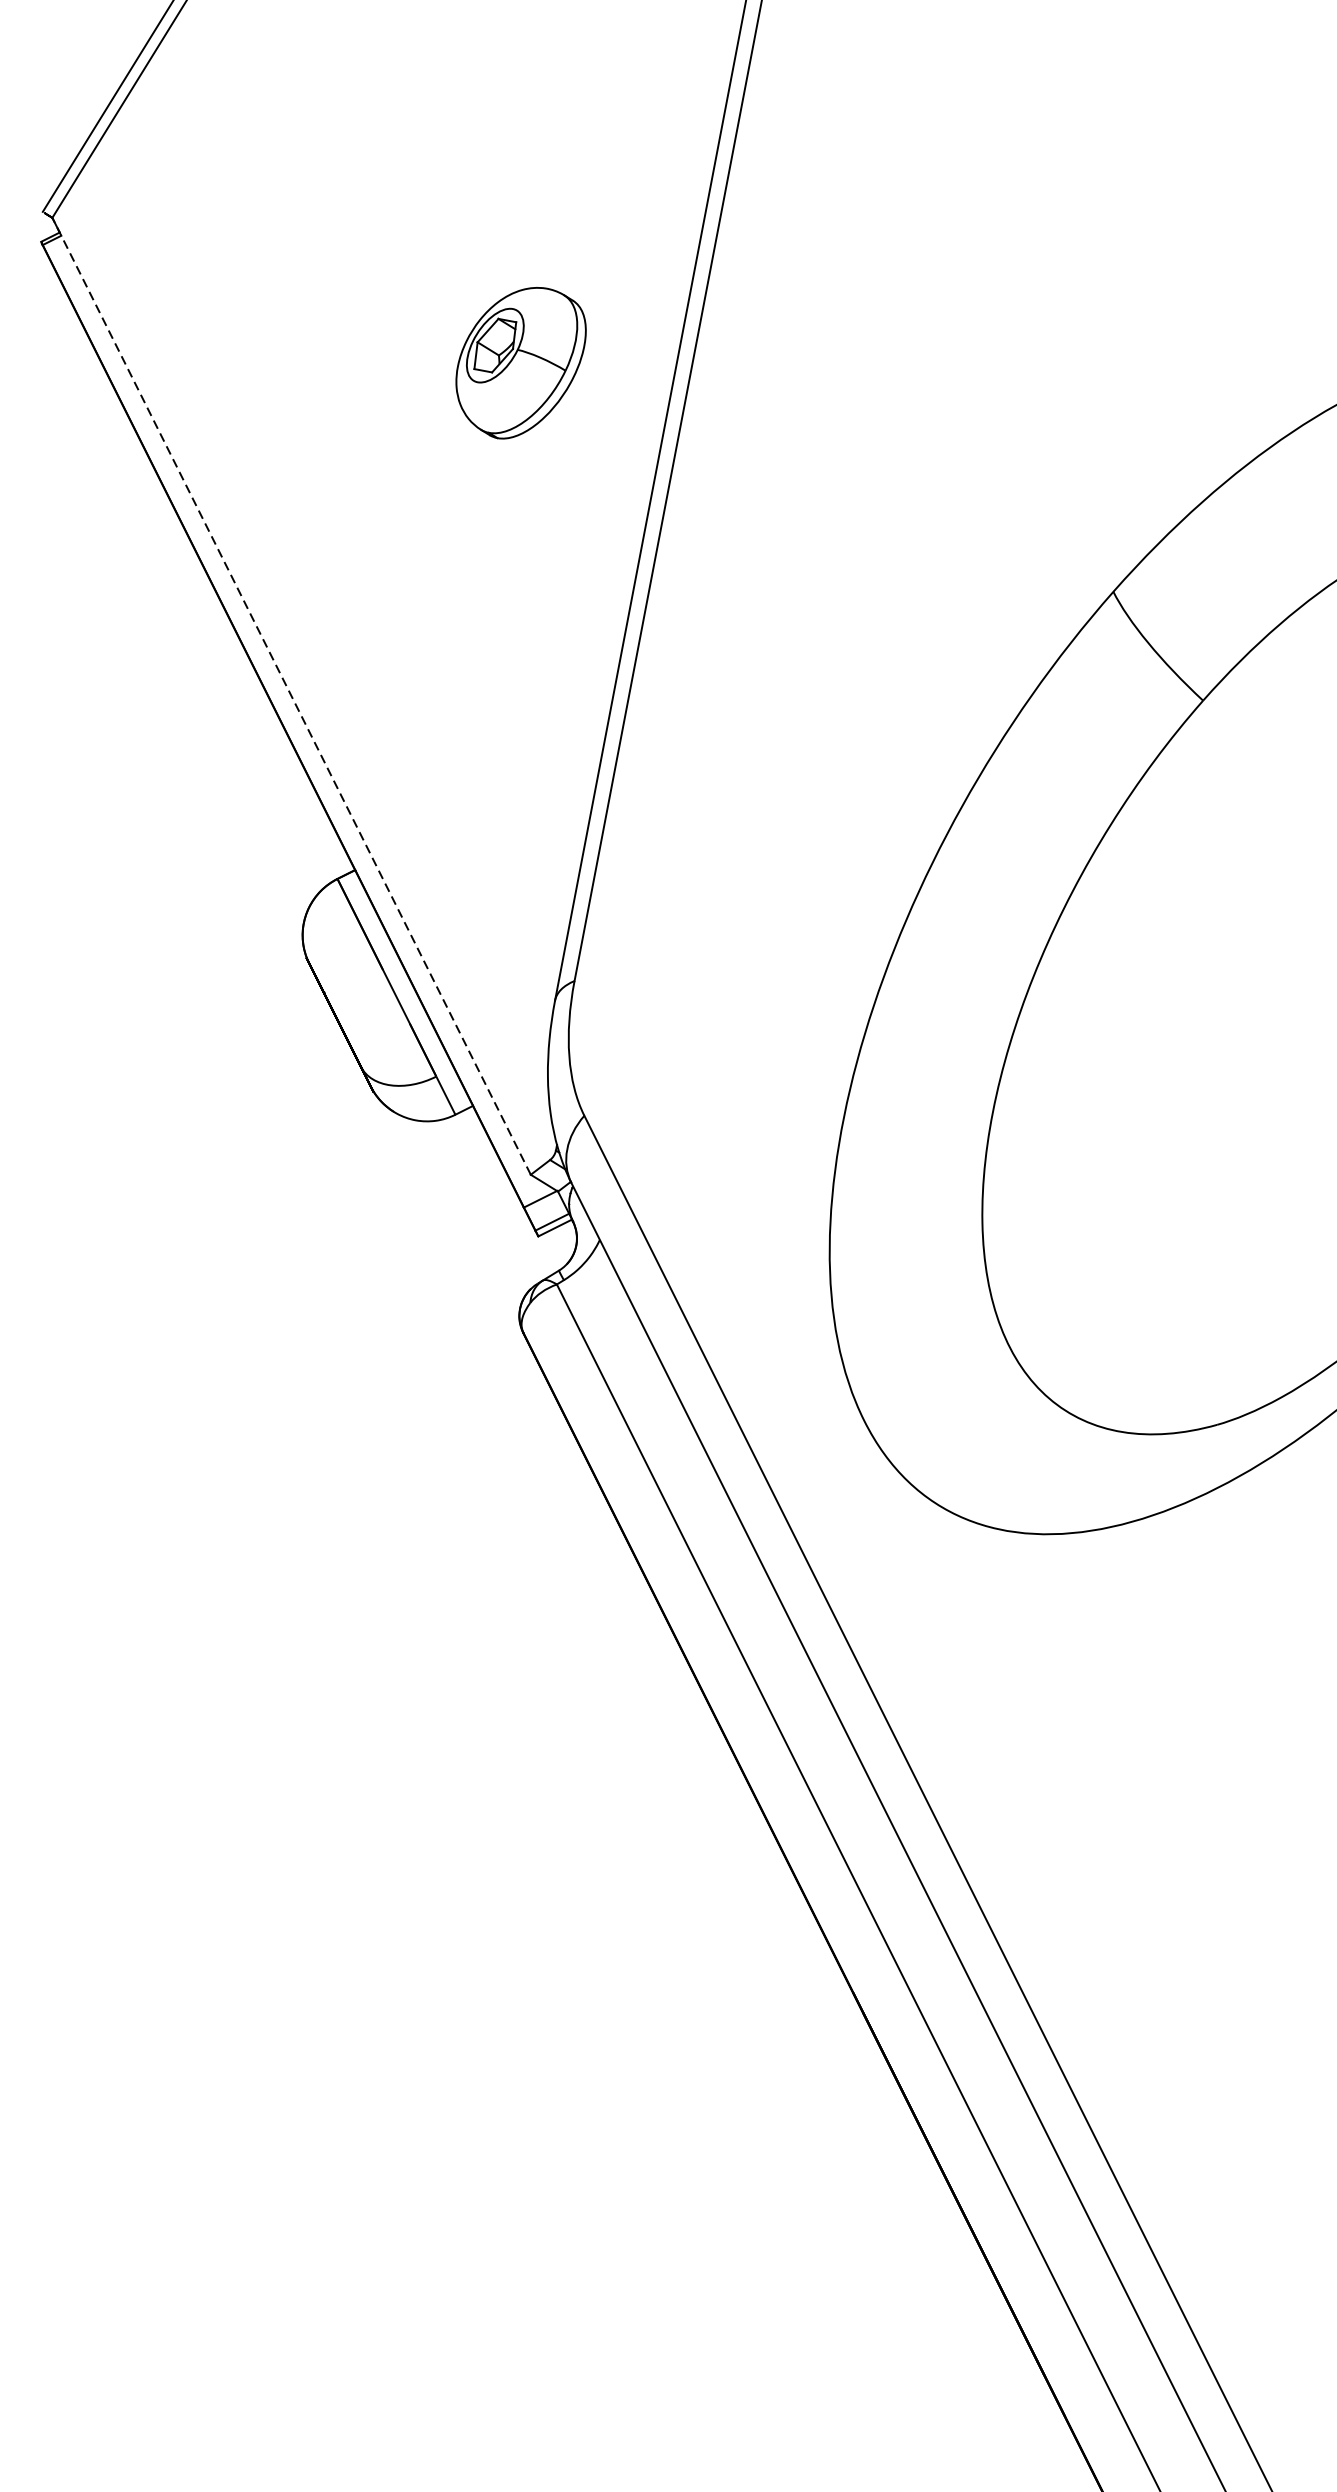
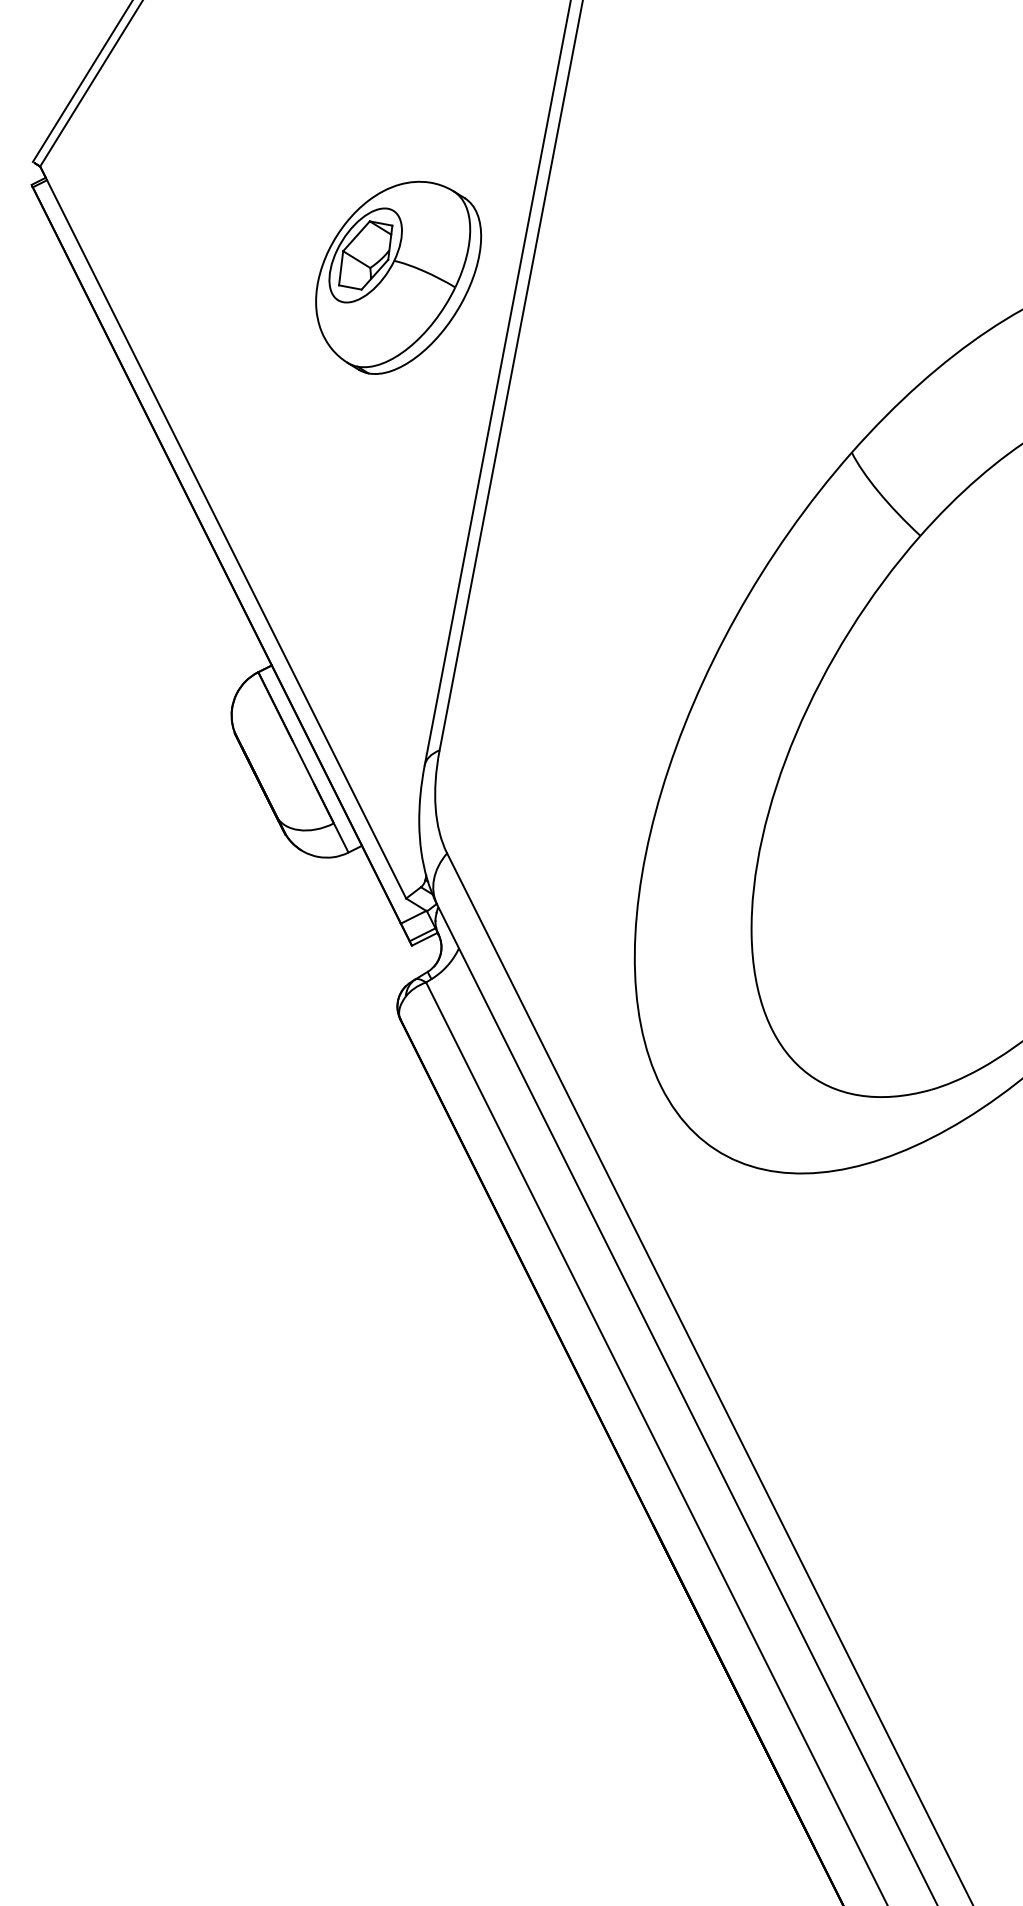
part: (520, 362) -> (398, 277), size x1.67
line: (290, 696) -> (222, 532), dashed -> solid

